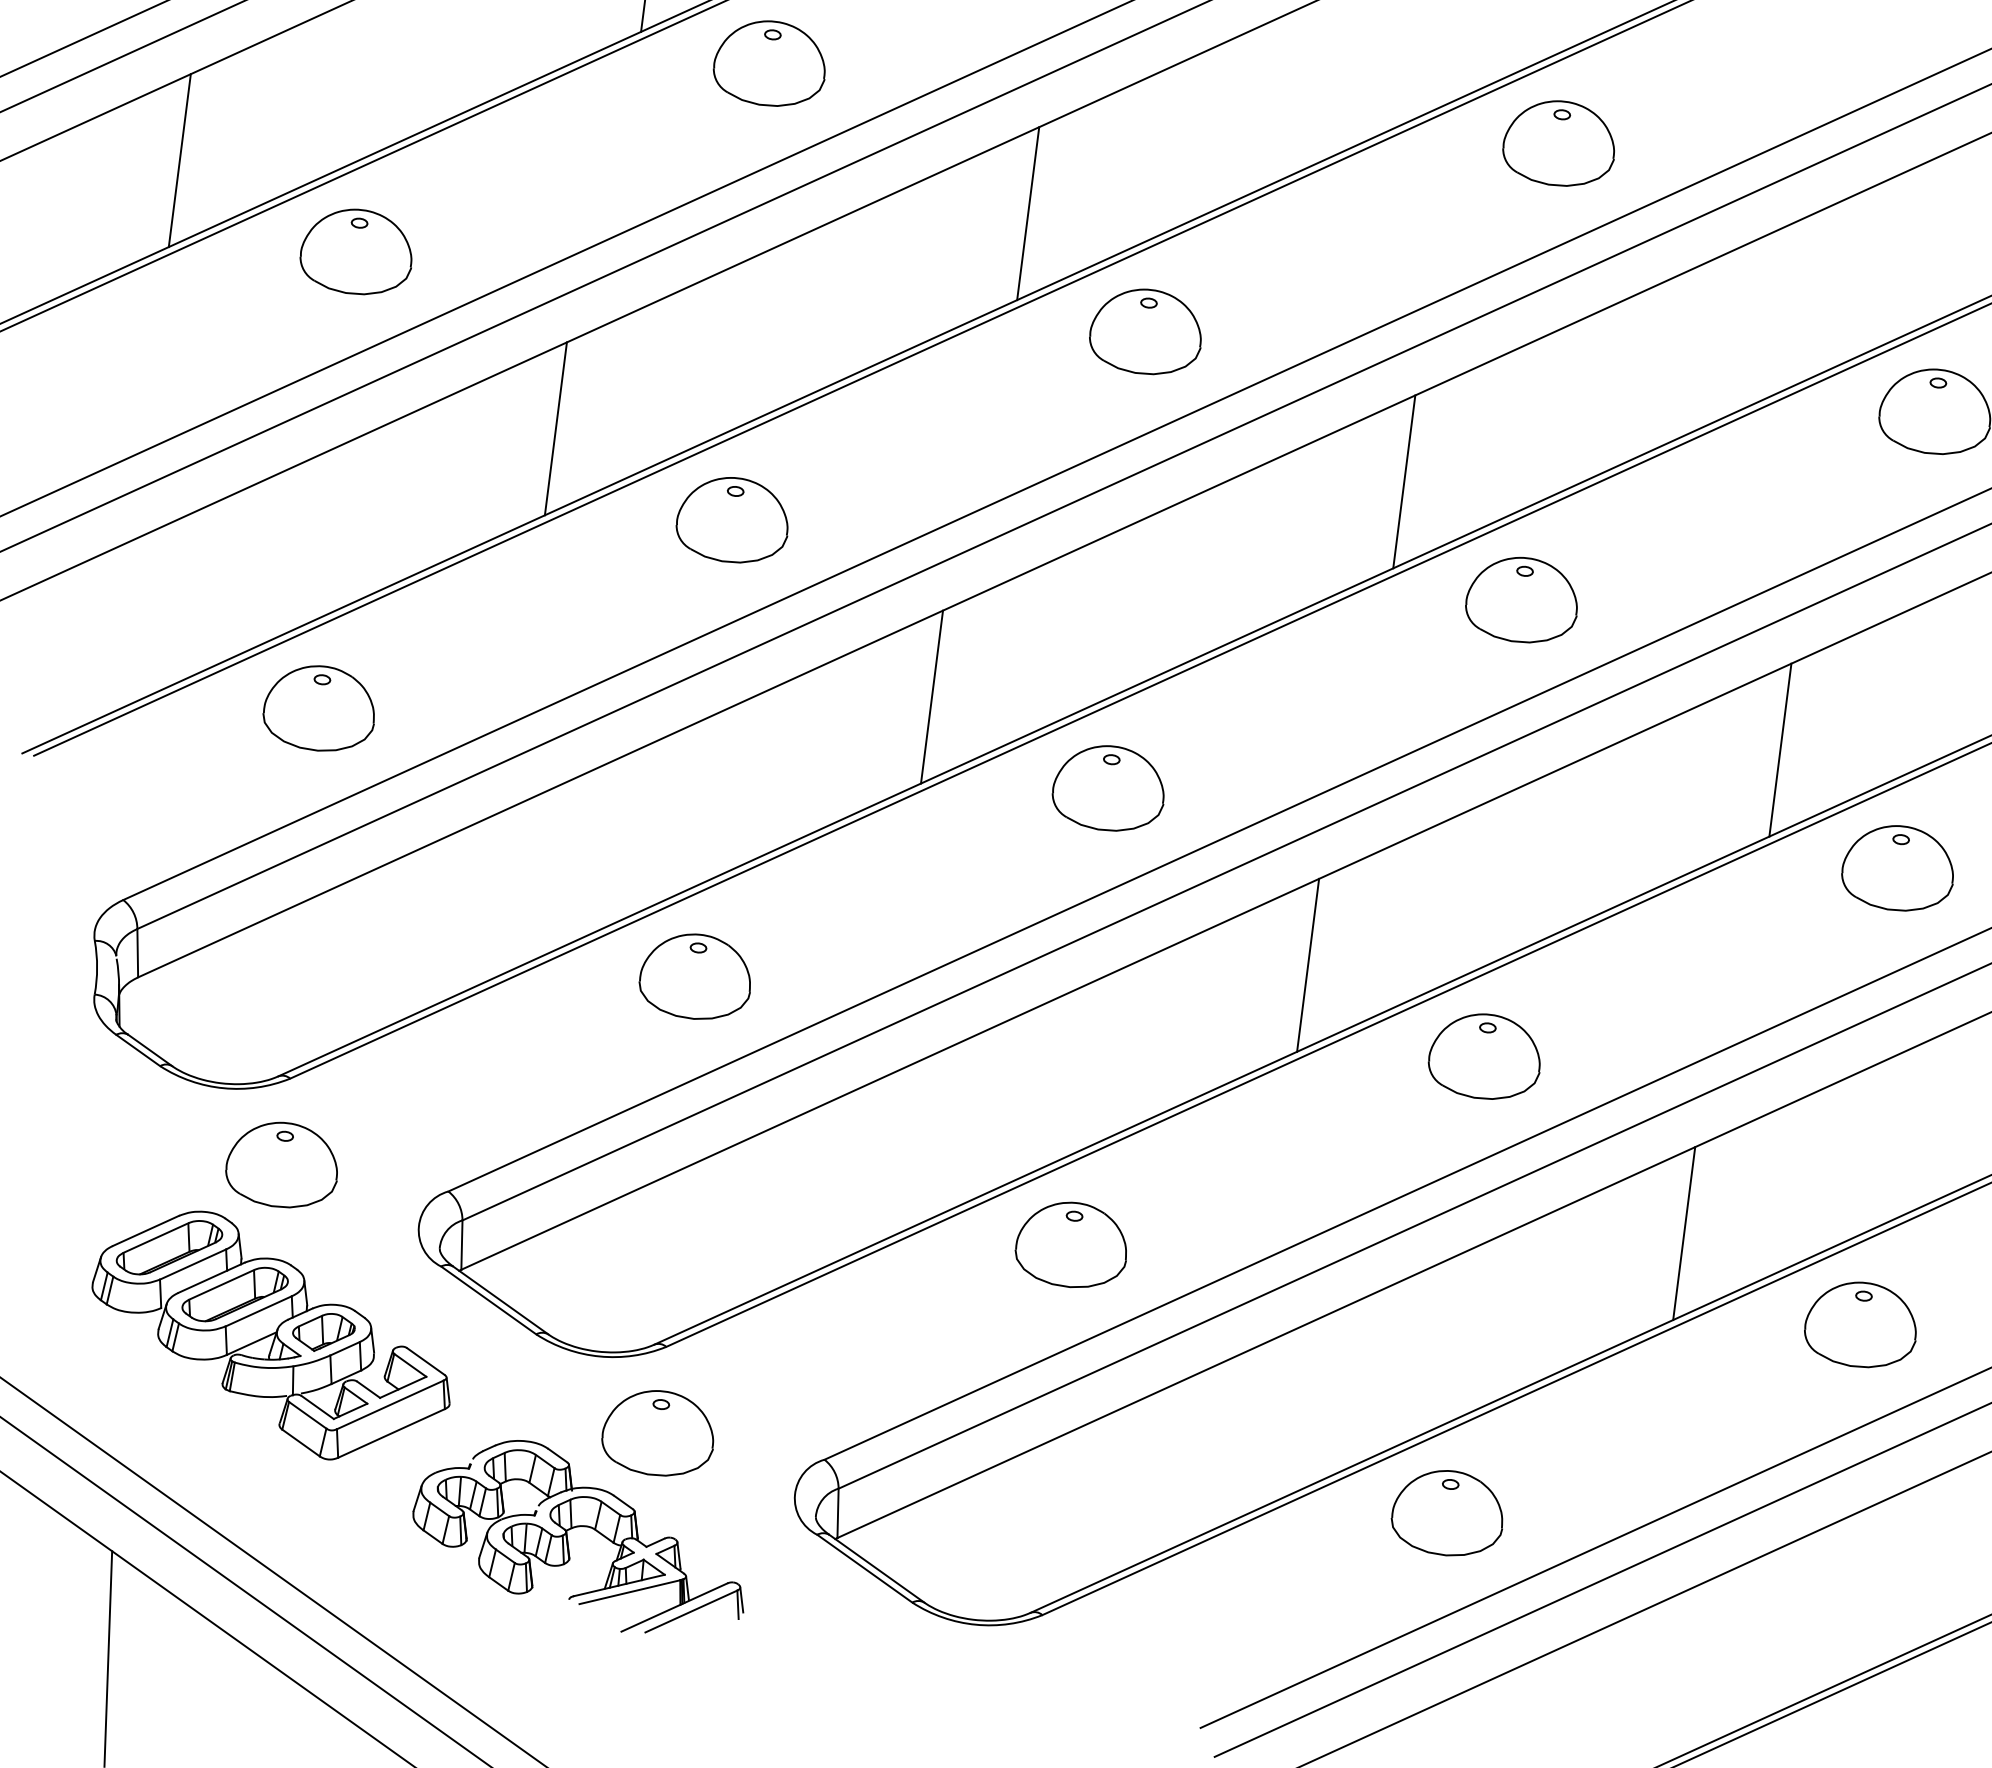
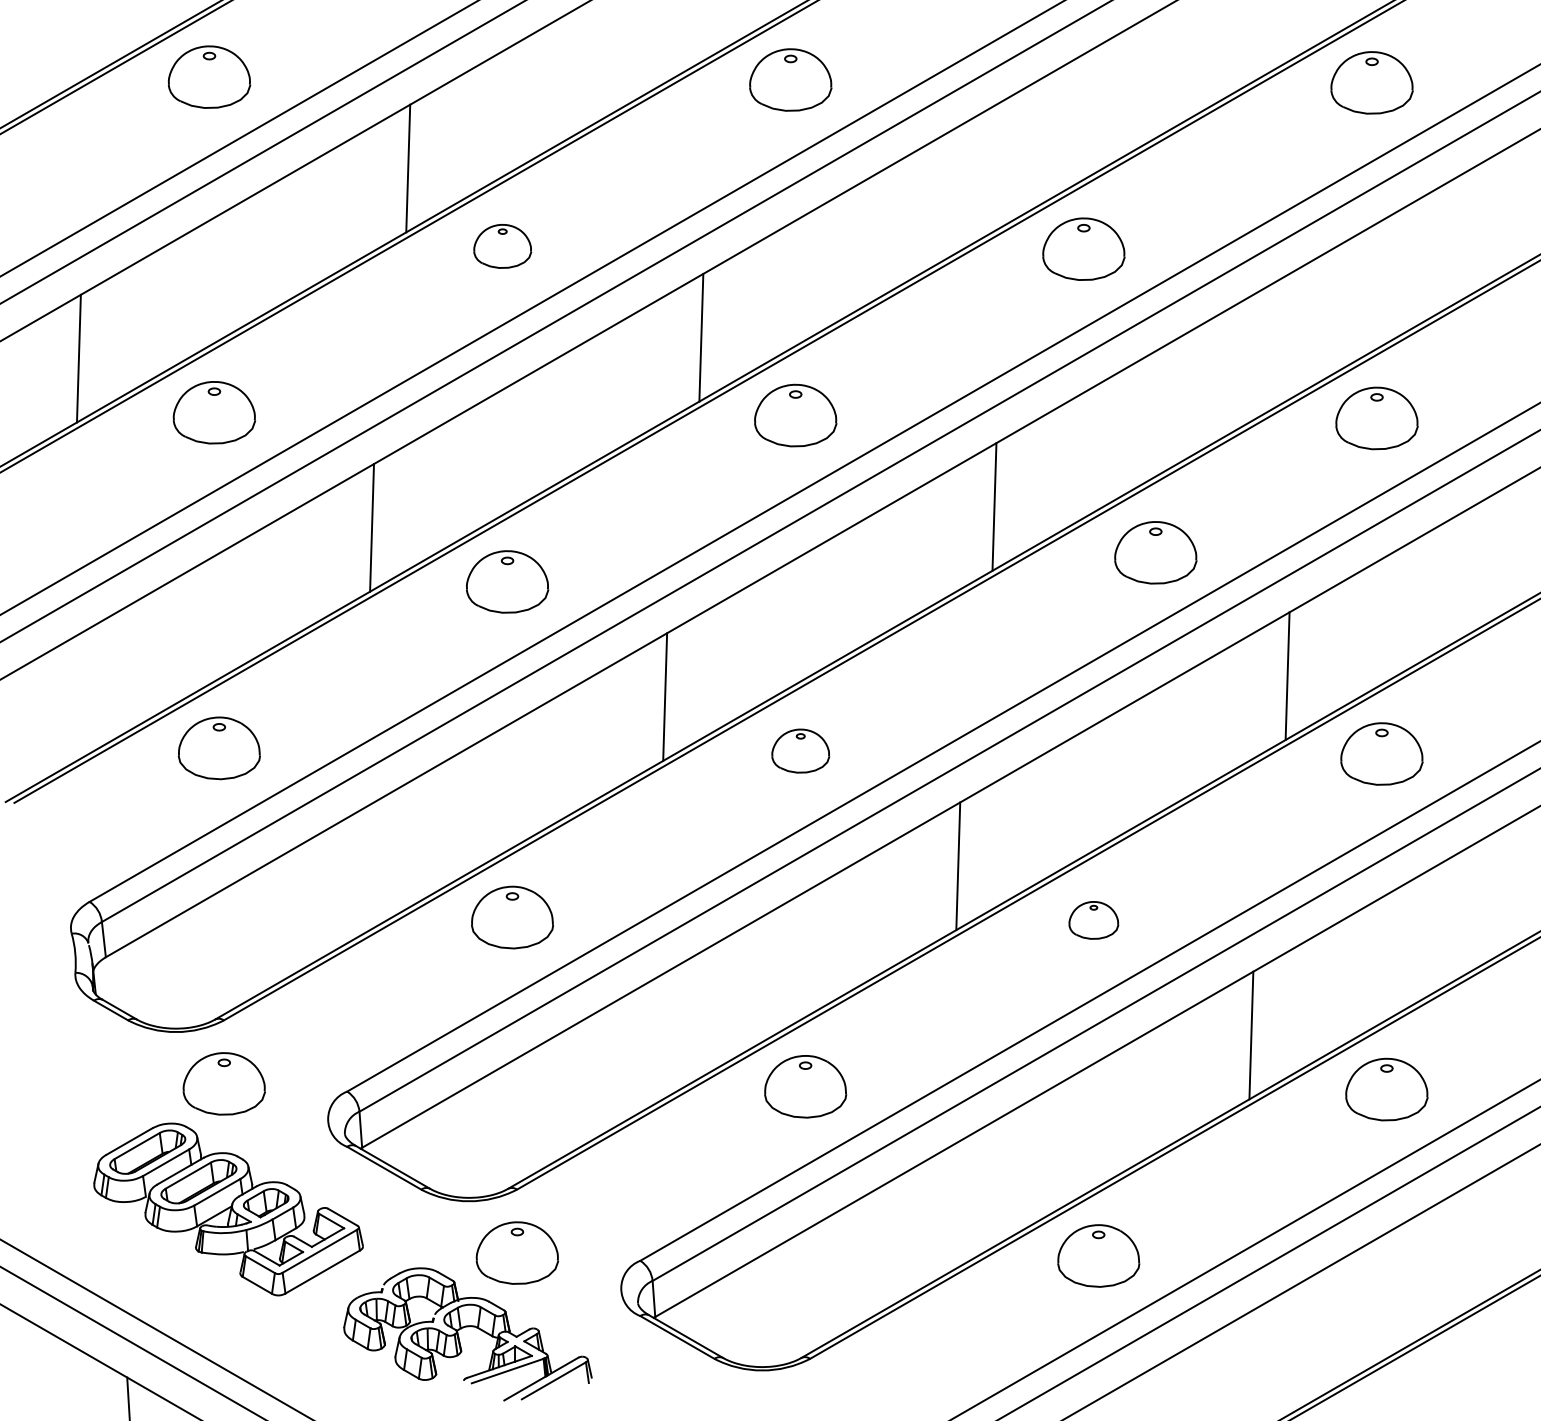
part: (769, 63) -> (502, 246), size x0.7
part: (1521, 599) -> (1155, 552), moved
part: (1108, 787) -> (800, 750), size x0.7
part: (1484, 1056) -> (1093, 920), size x0.6

